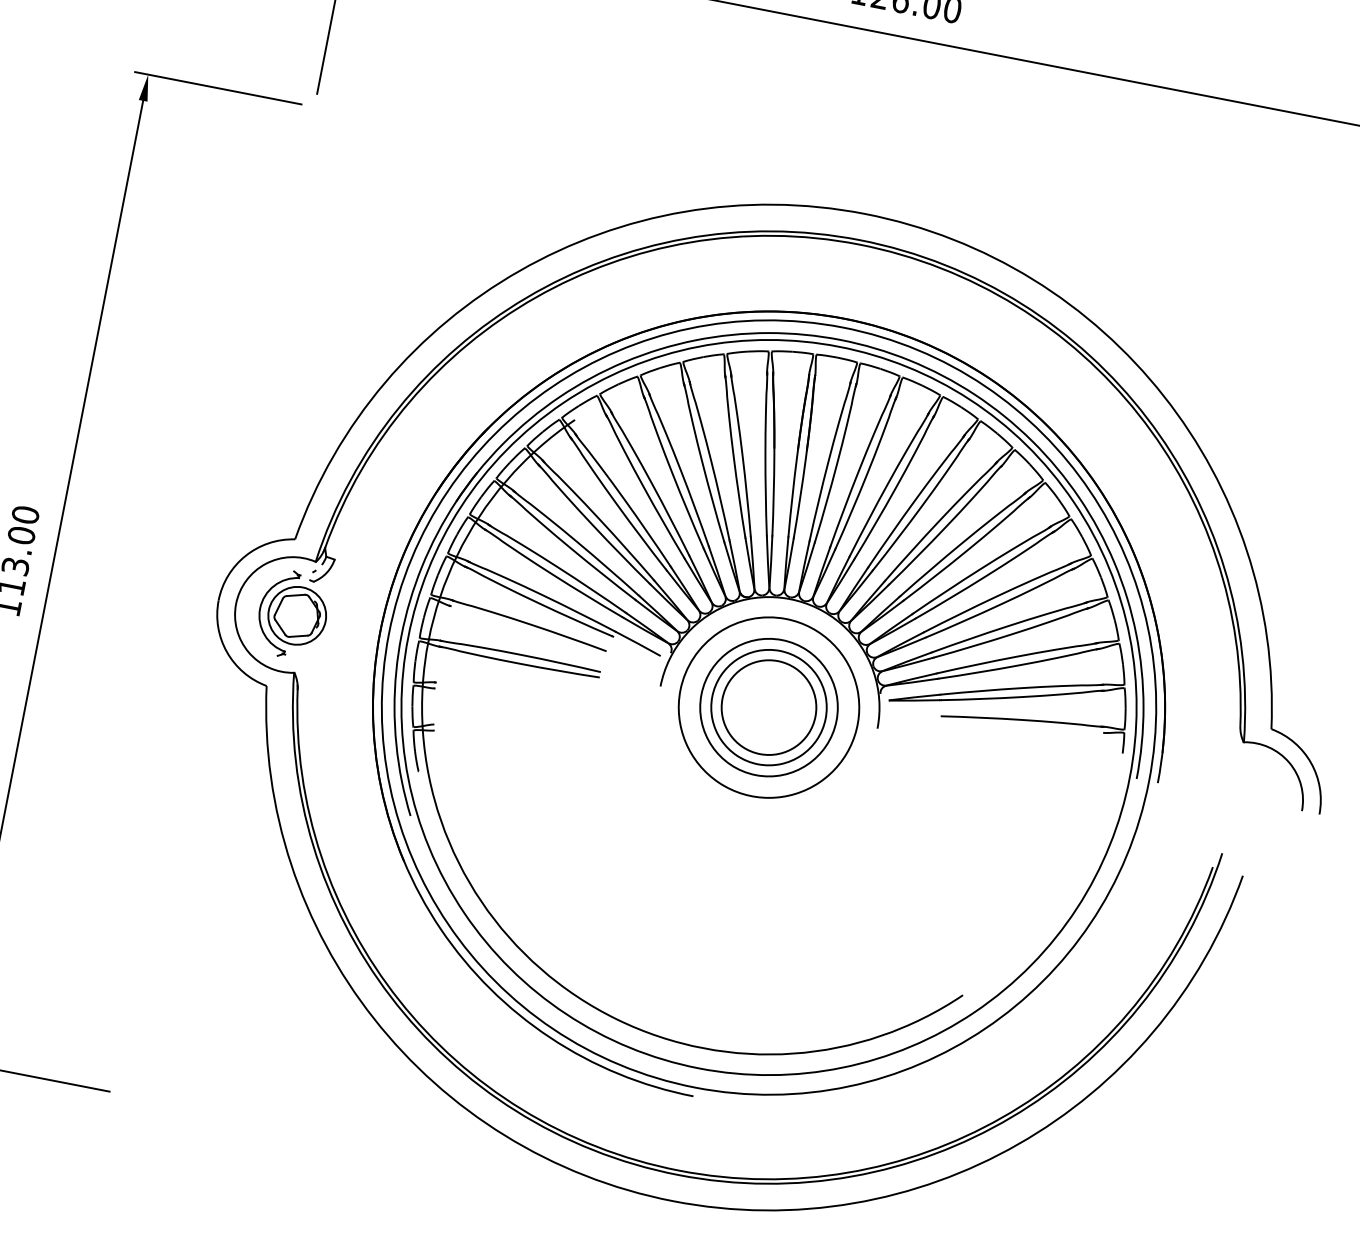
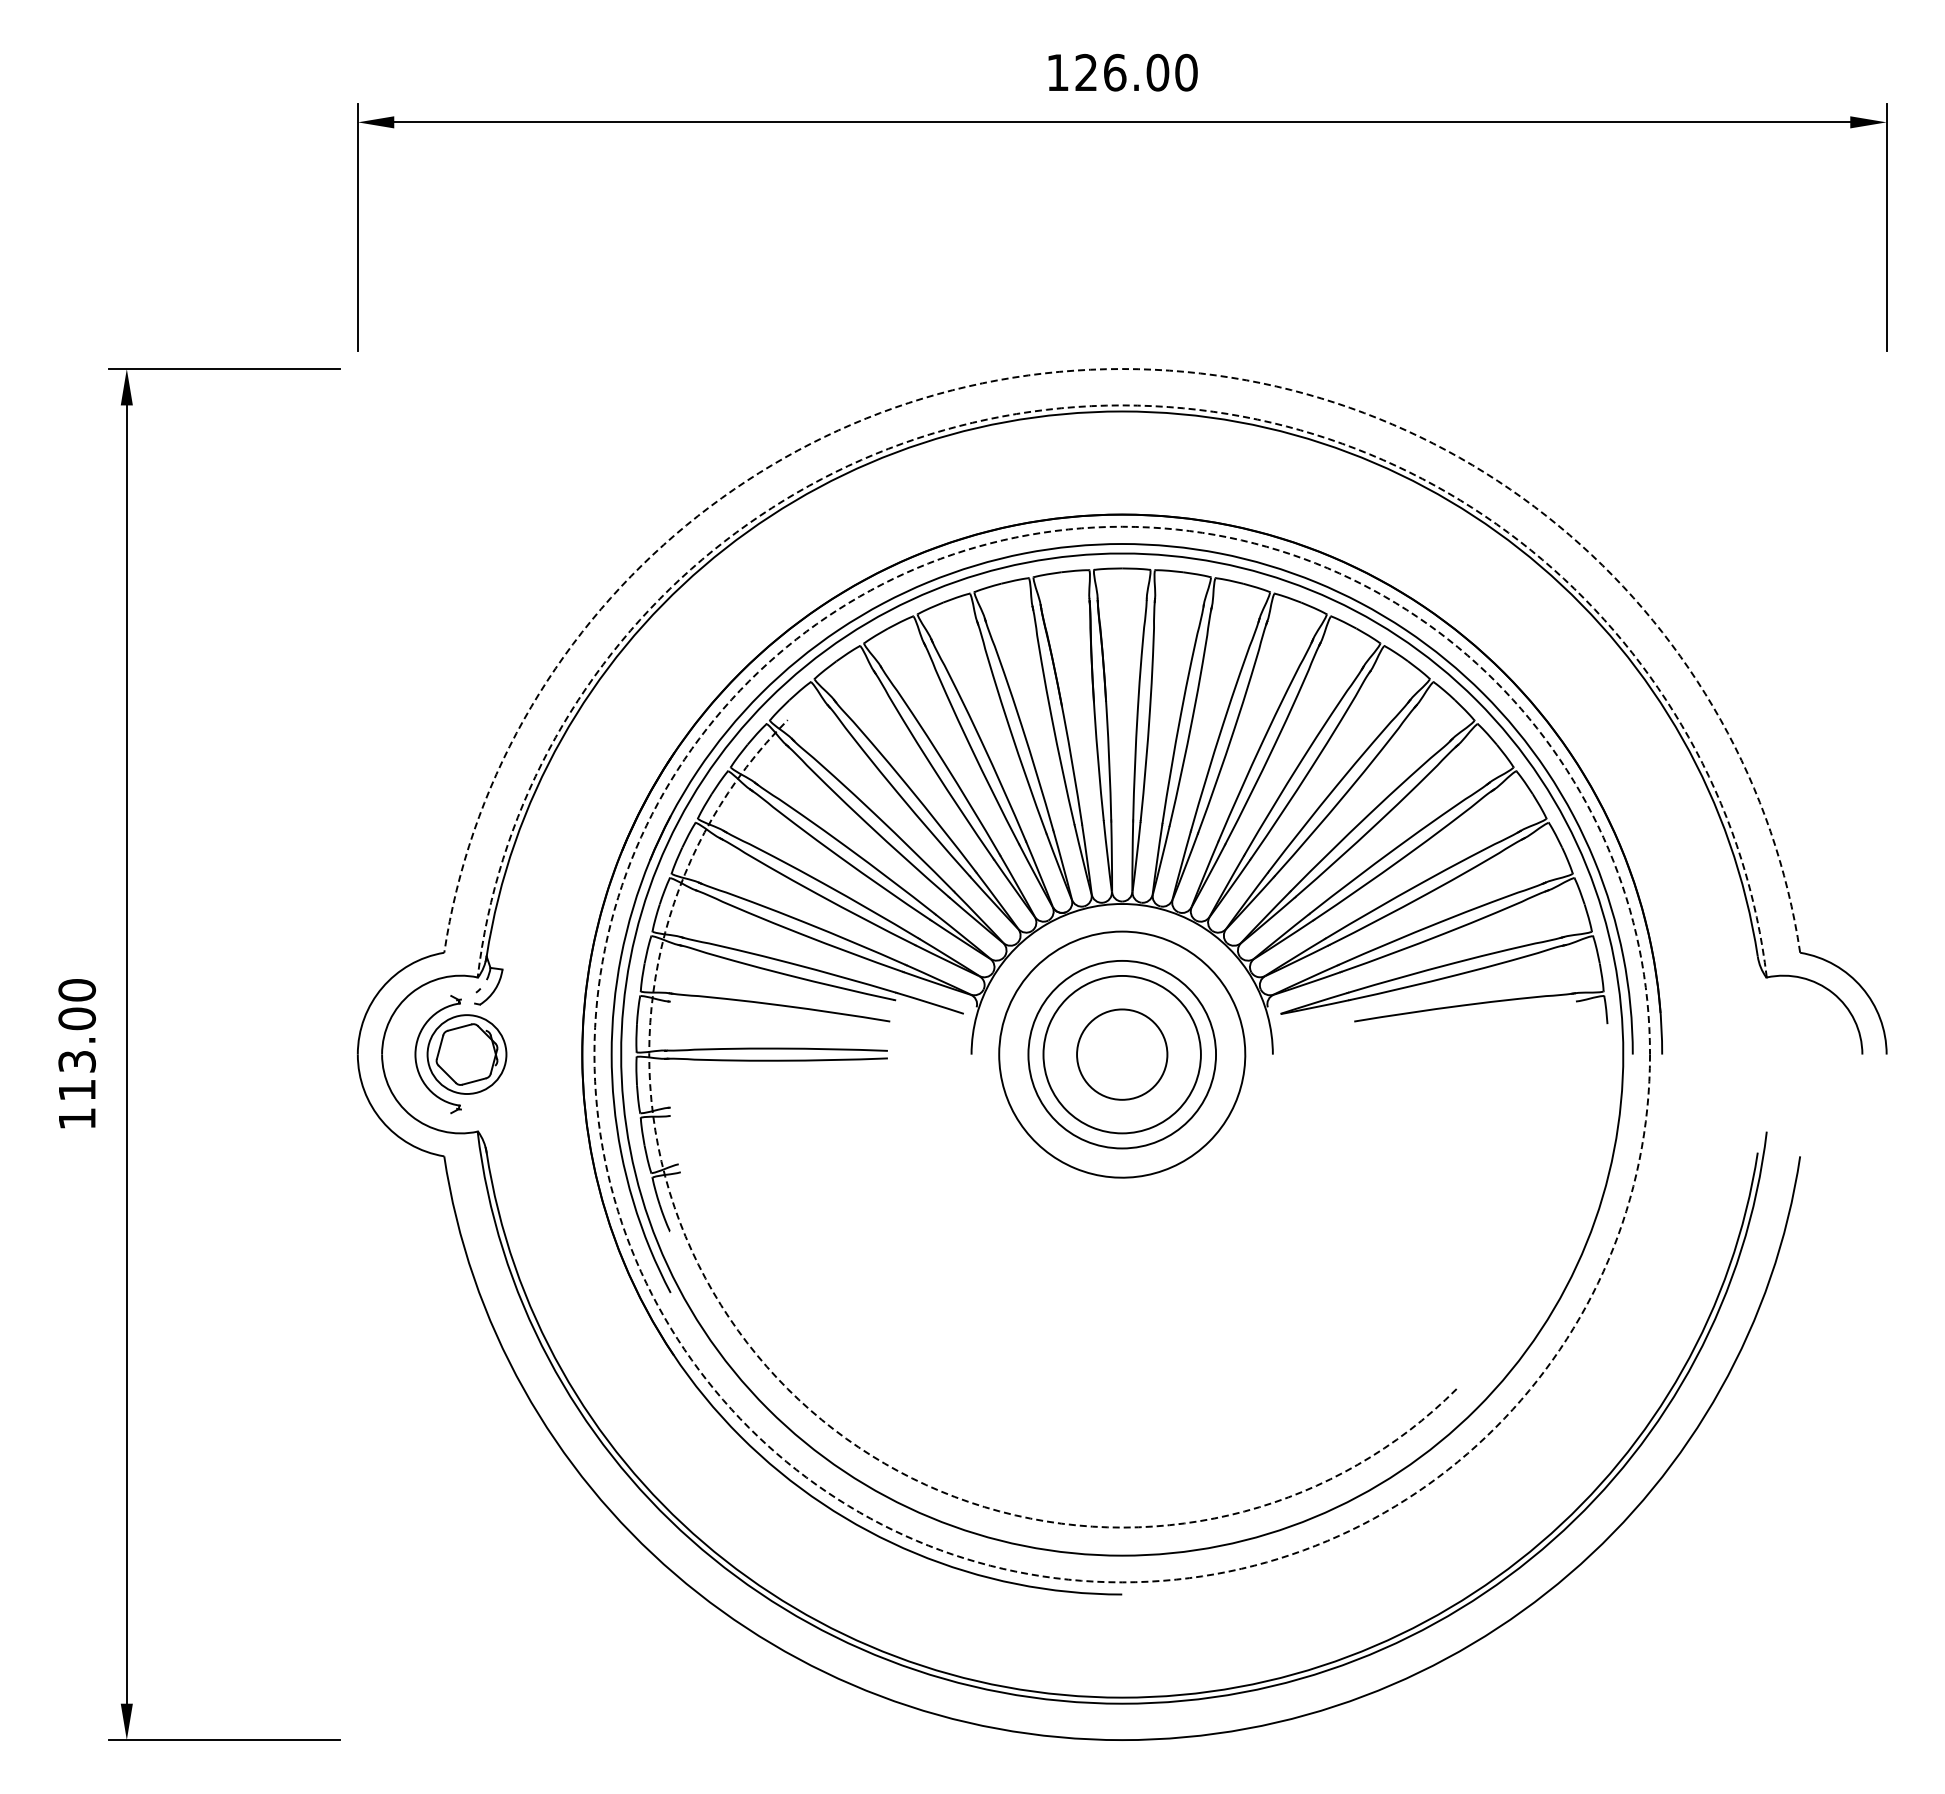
arc: (865, 214) -> (1122, 369), solid -> dashed
arc: (860, 240) -> (1122, 405), solid -> dashed
circle: (768, 707) -> (1121, 1054), size x0.7
circle: (769, 707) -> (1122, 1054), solid -> dashed
arc: (481, 901) -> (787, 1389), solid -> dashed

